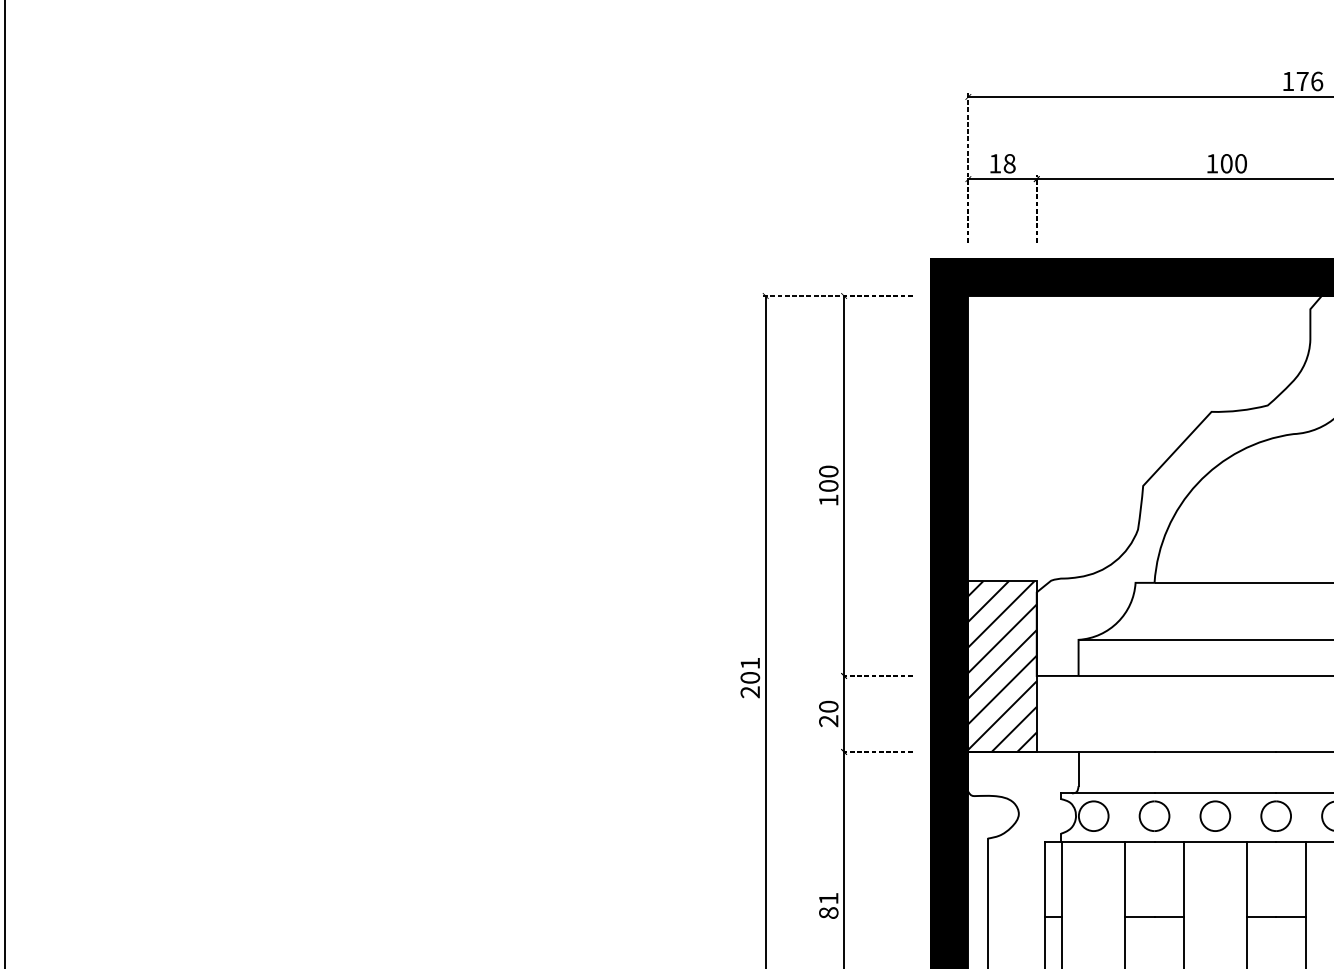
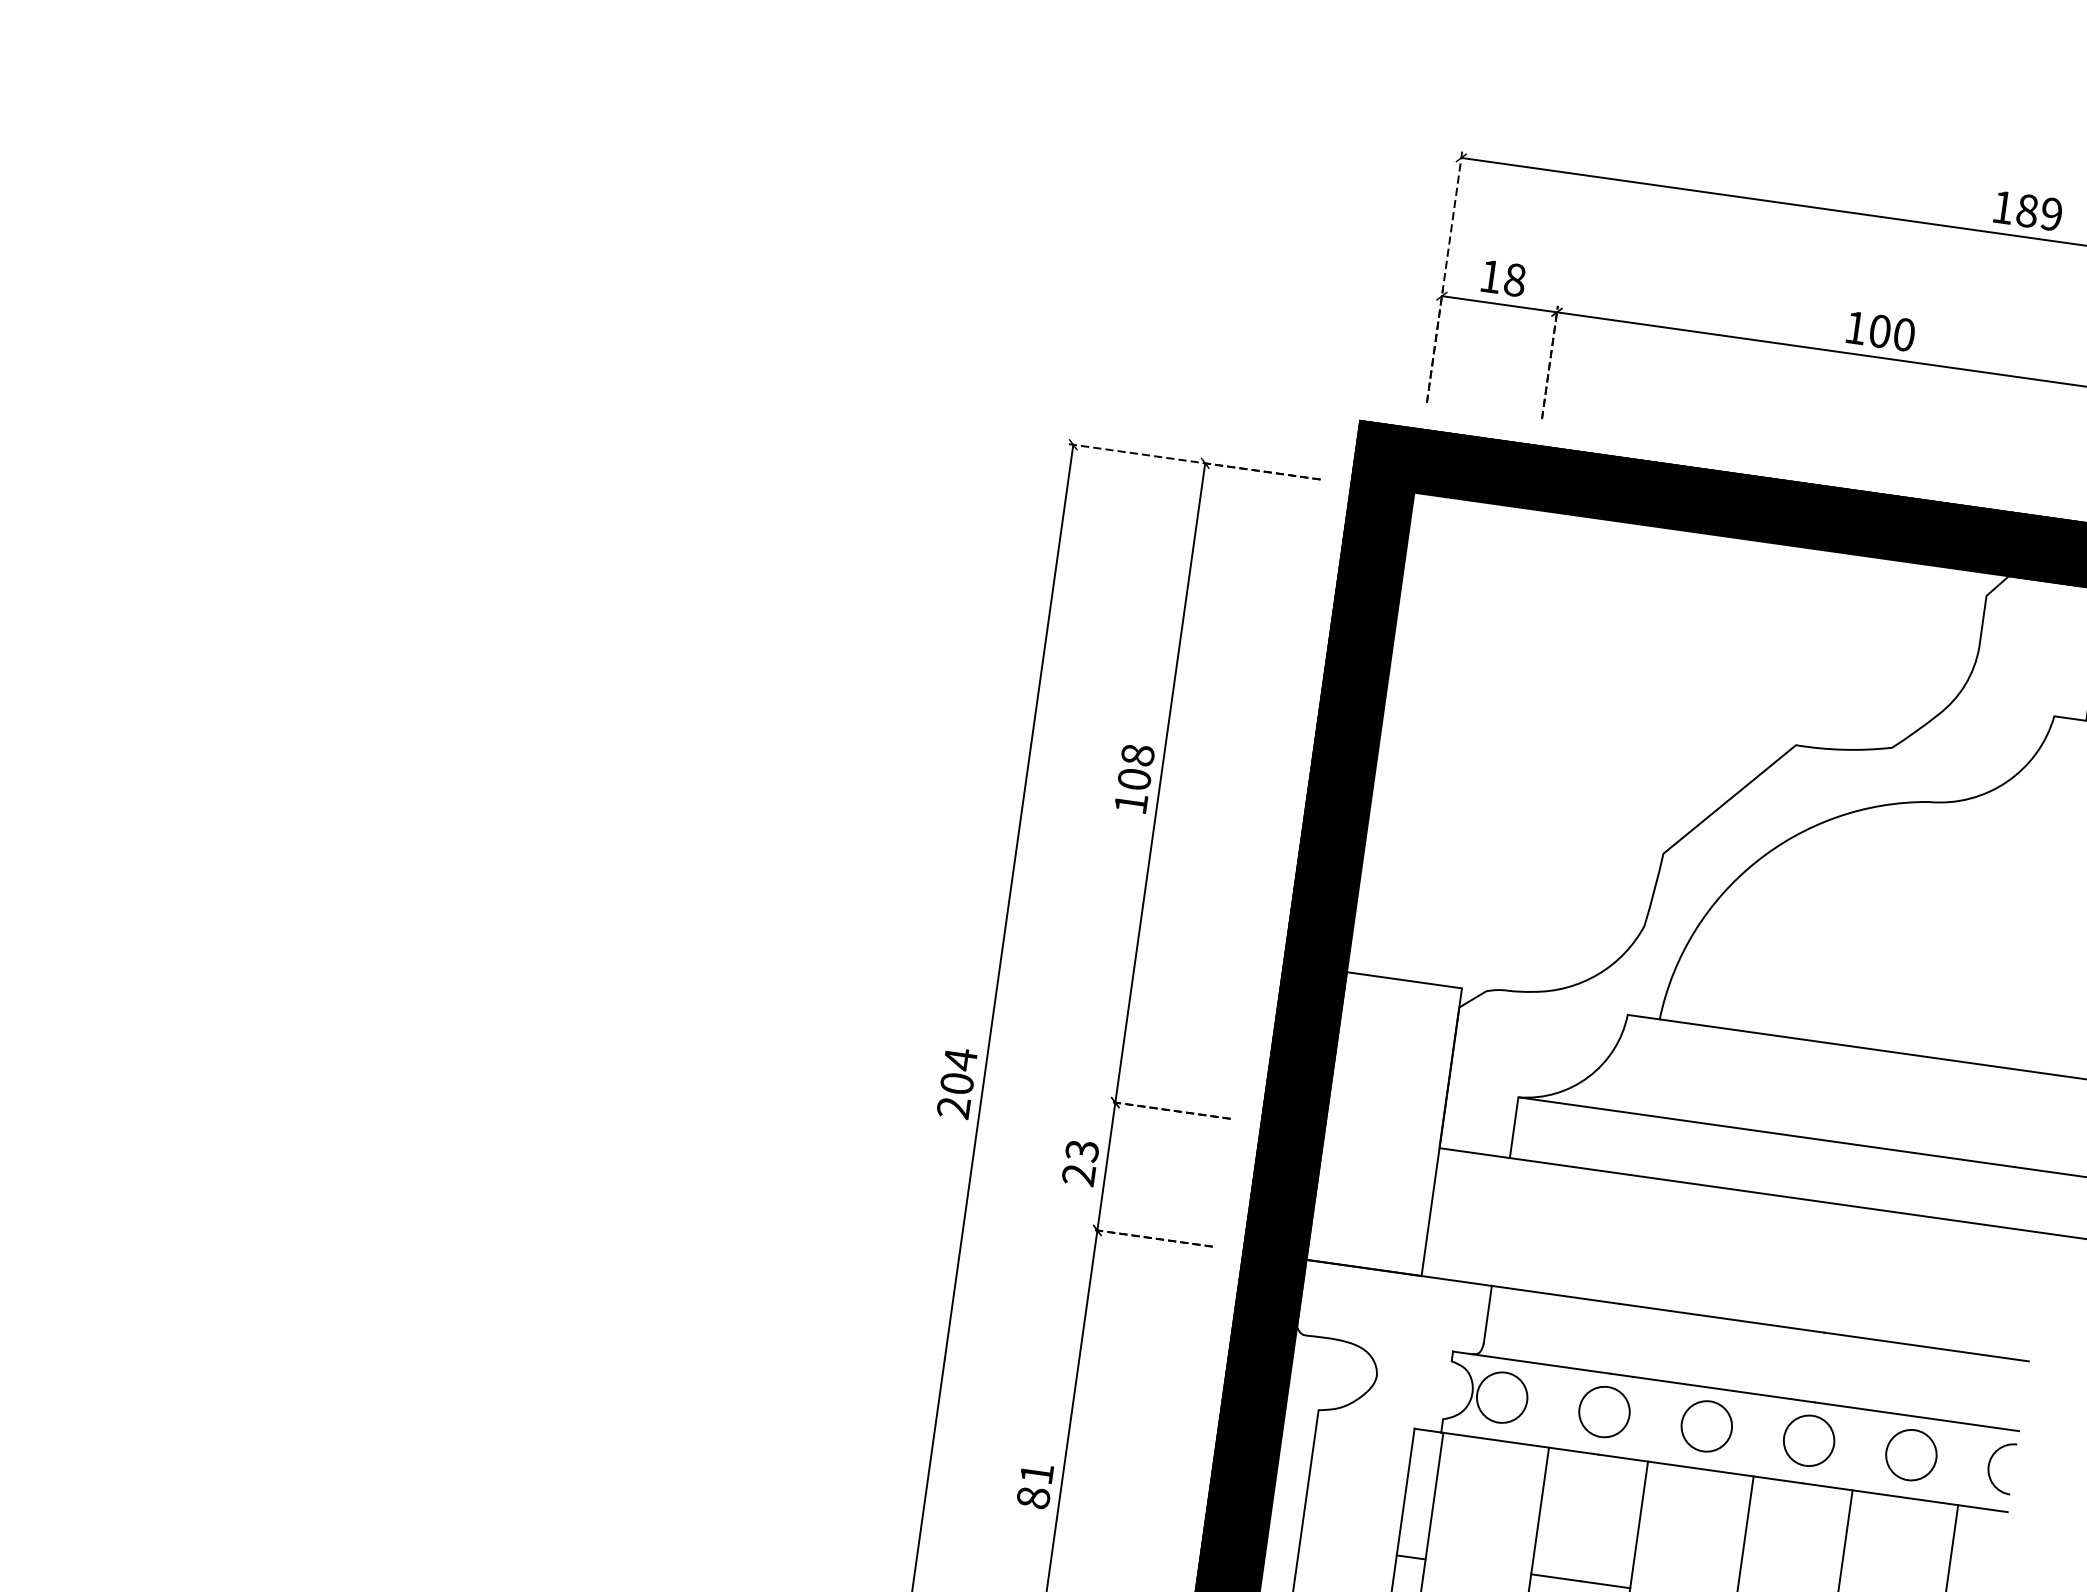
text: (1309, 81) -> (2038, 212), 176 -> 189
text: (828, 471) -> (1137, 754), 100 -> 108
text: (749, 663) -> (959, 1059), 201 -> 204
hatch: (1002, 665) -> (1384, 1122), removed
text: (828, 706) -> (1081, 1150), 20 -> 23

